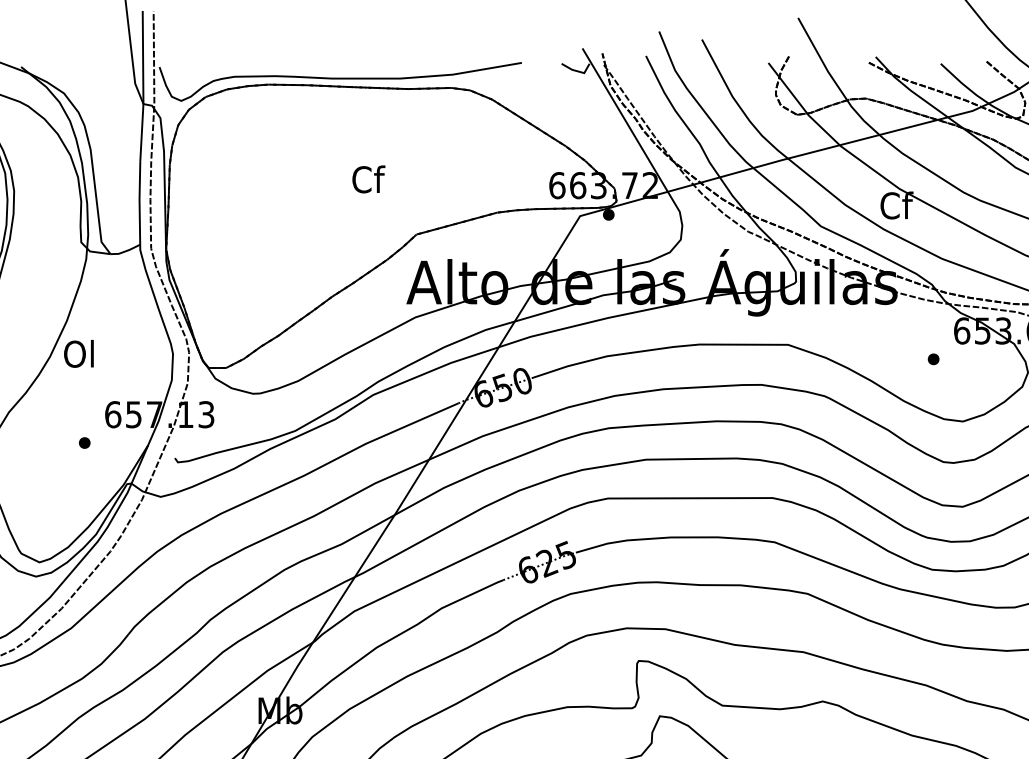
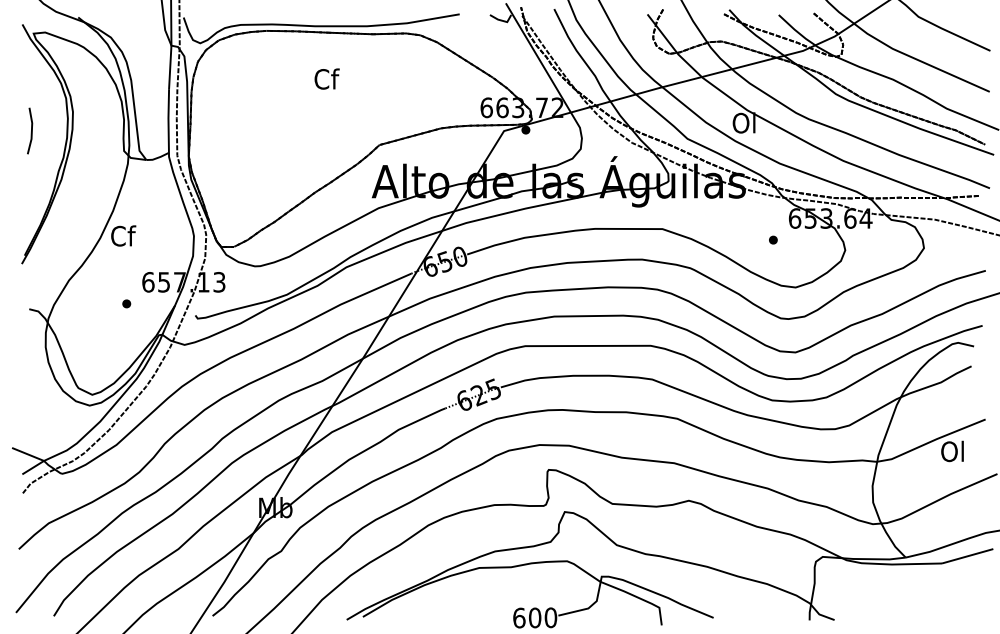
text: (368, 178) -> (326, 78), moved
text: (895, 204) -> (744, 122), Cf -> Ol
text: (80, 353) -> (123, 235), Ol -> Cf

